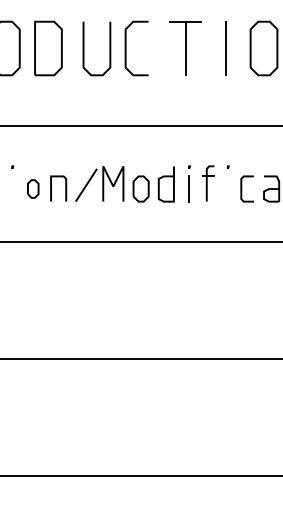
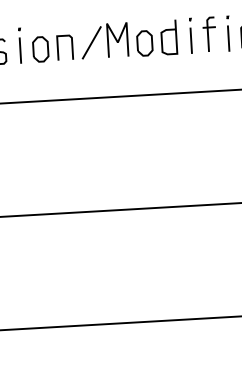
line: (12, 188) -> (20, 50), added
part: (32, 188) -> (39, 48), size x1.43
line: (227, 188) -> (228, 38), added

